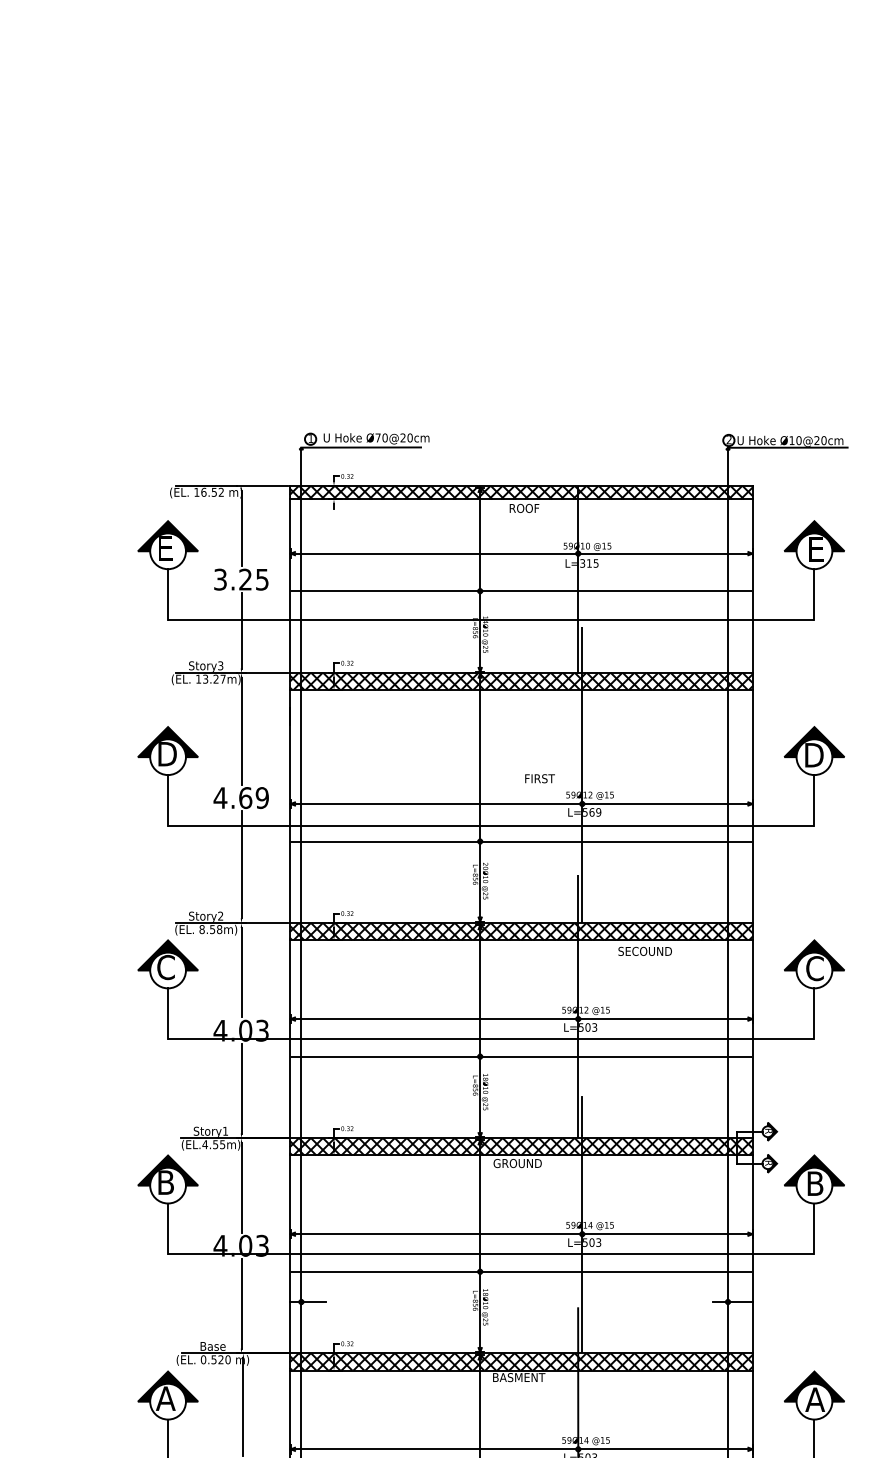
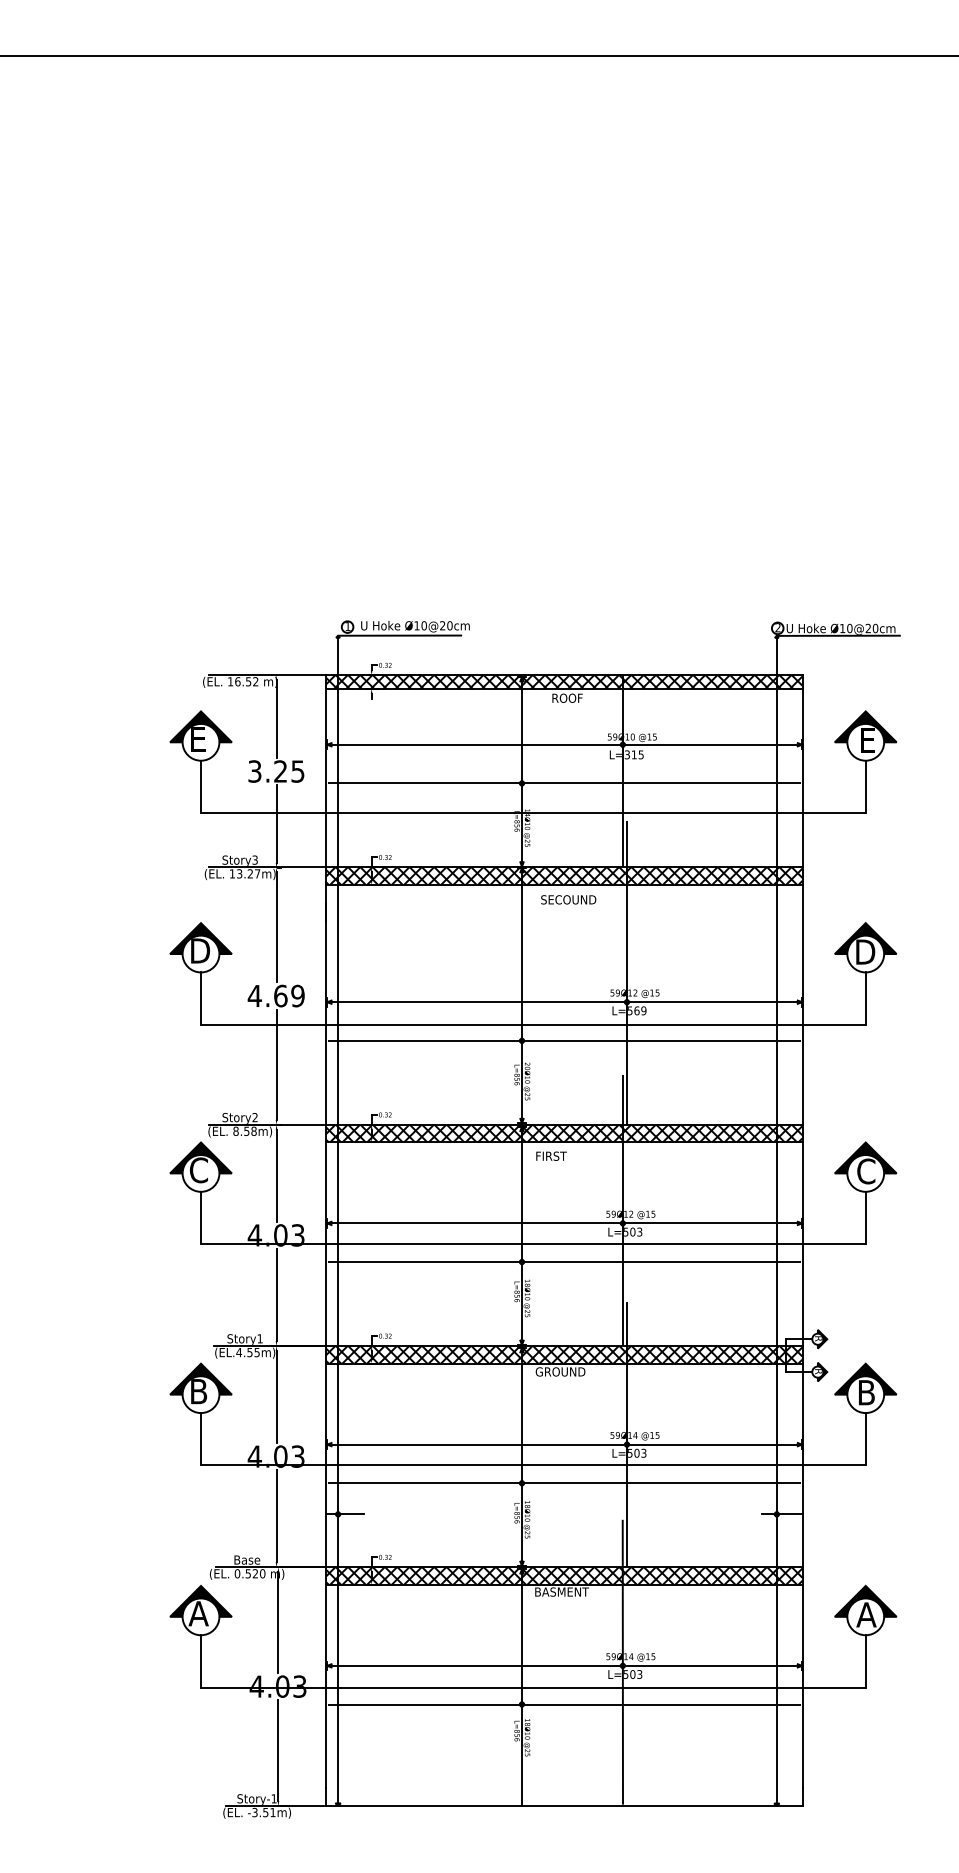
text: (377, 437) -> (416, 625), Ø70@20cm -> Ø10@20cm
text: (540, 778) -> (551, 1155), moved
text: (645, 951) -> (568, 899), moved

